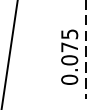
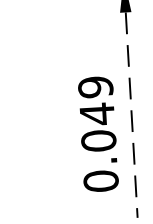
text: (69, 40) -> (96, 100), 0.075 -> 0.049

